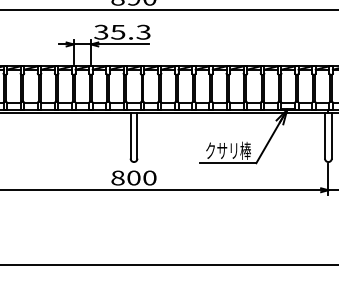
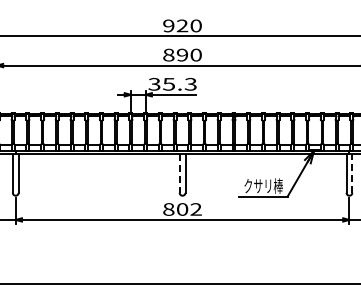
line: (130, 136) -> (179, 173), solid -> dashed
line: (331, 136) -> (352, 173), solid -> dashed
text: (149, 178) -> (195, 209), 800 -> 802

